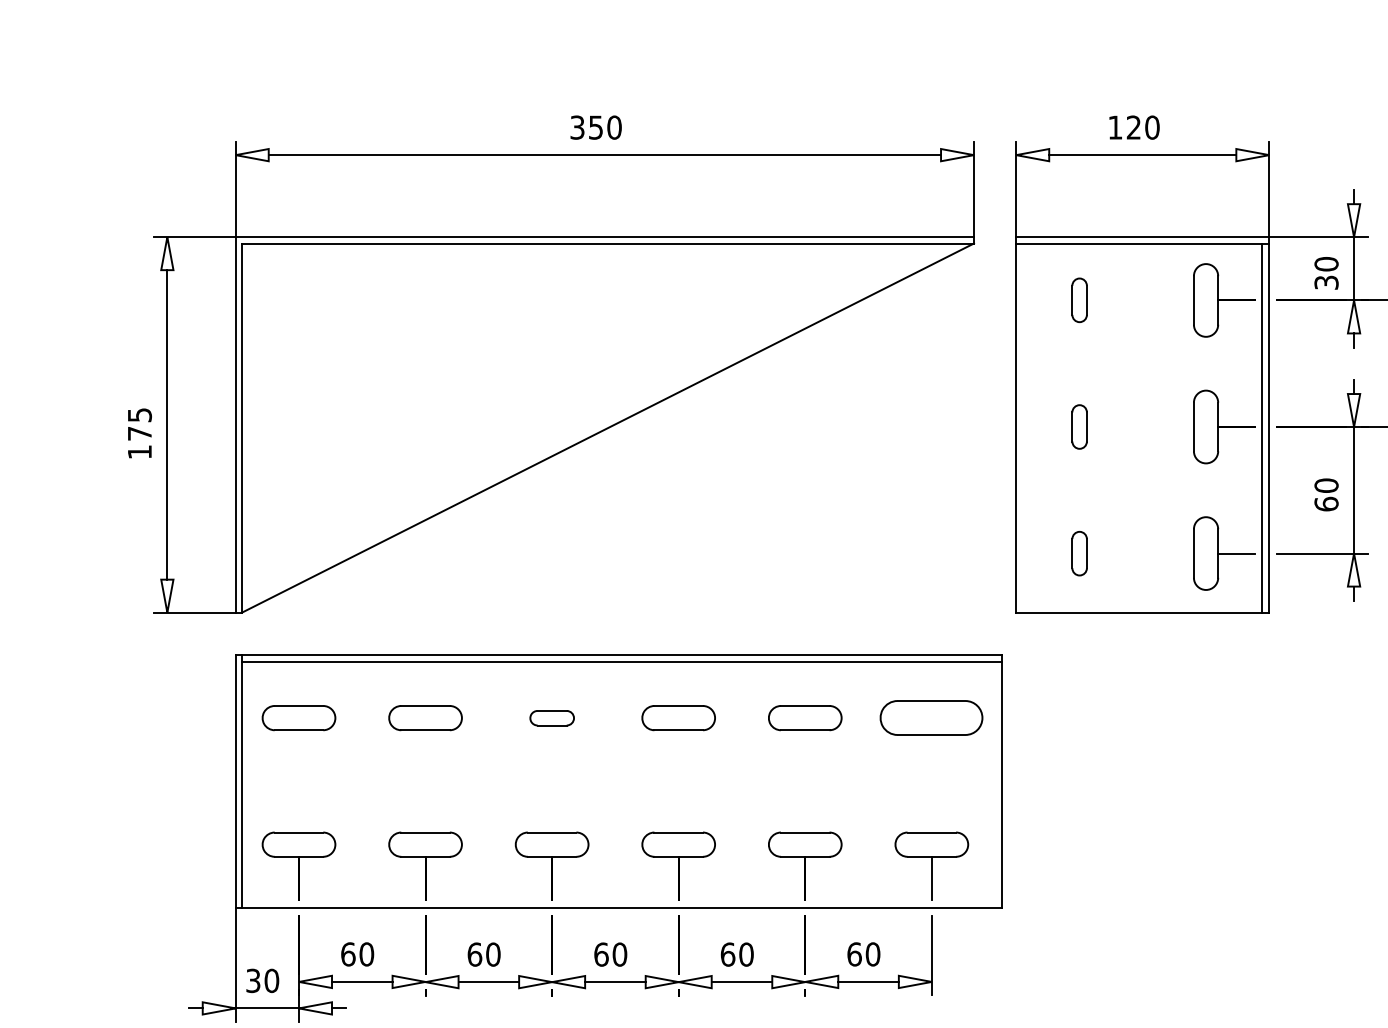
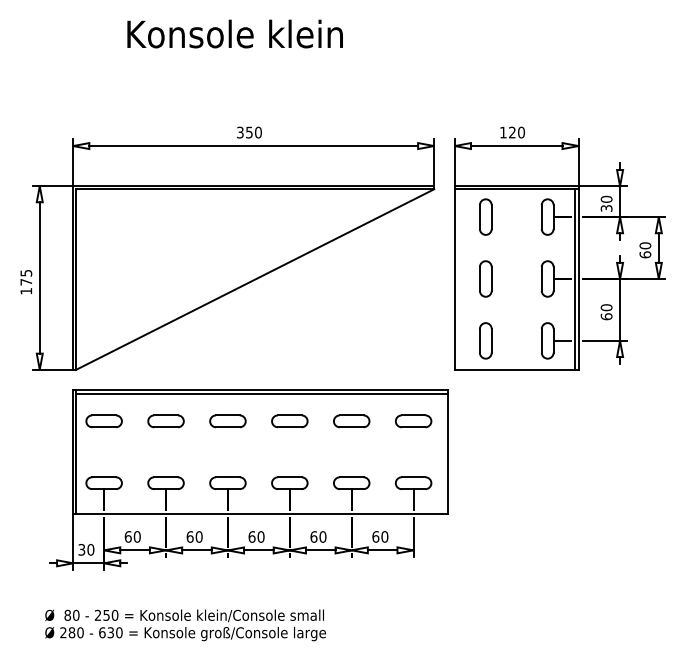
part: (1078, 299) -> (485, 216), size x1.67
part: (1078, 425) -> (485, 278), size x1.67
part: (1078, 552) -> (485, 340), size x1.67
part: (551, 718) -> (227, 421), size x1.67
part: (931, 718) -> (413, 421), size x0.71

